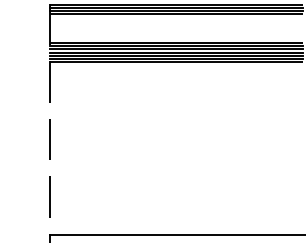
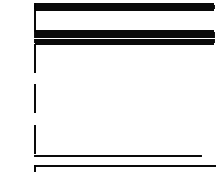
line: (166, 220) -> (117, 155), added

